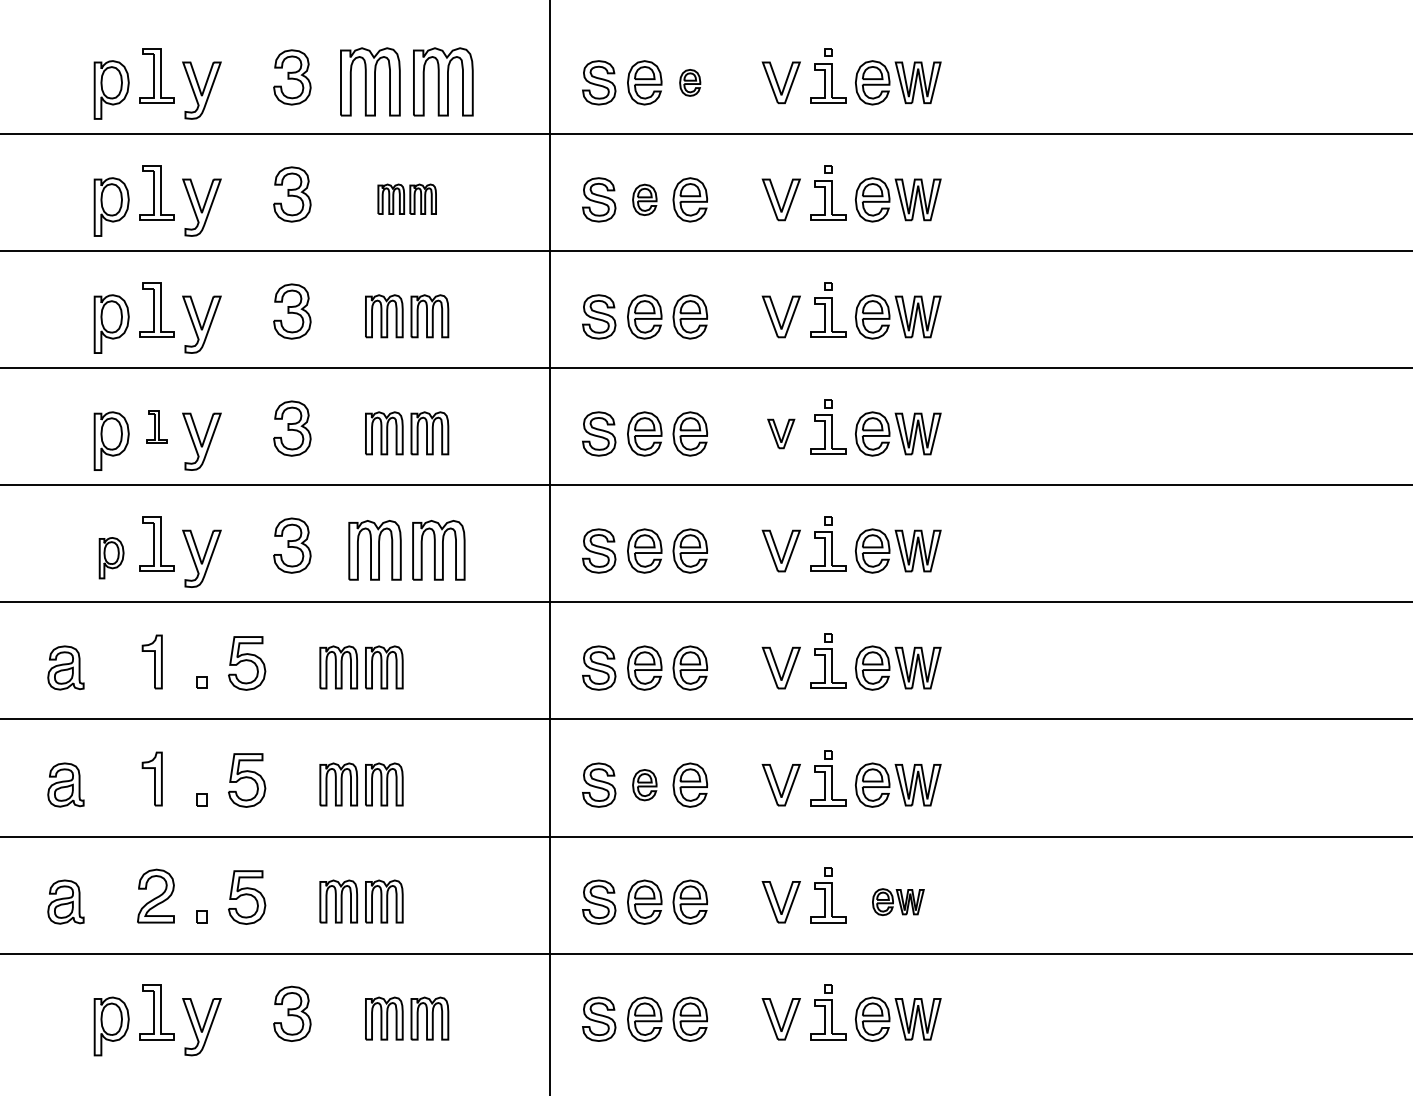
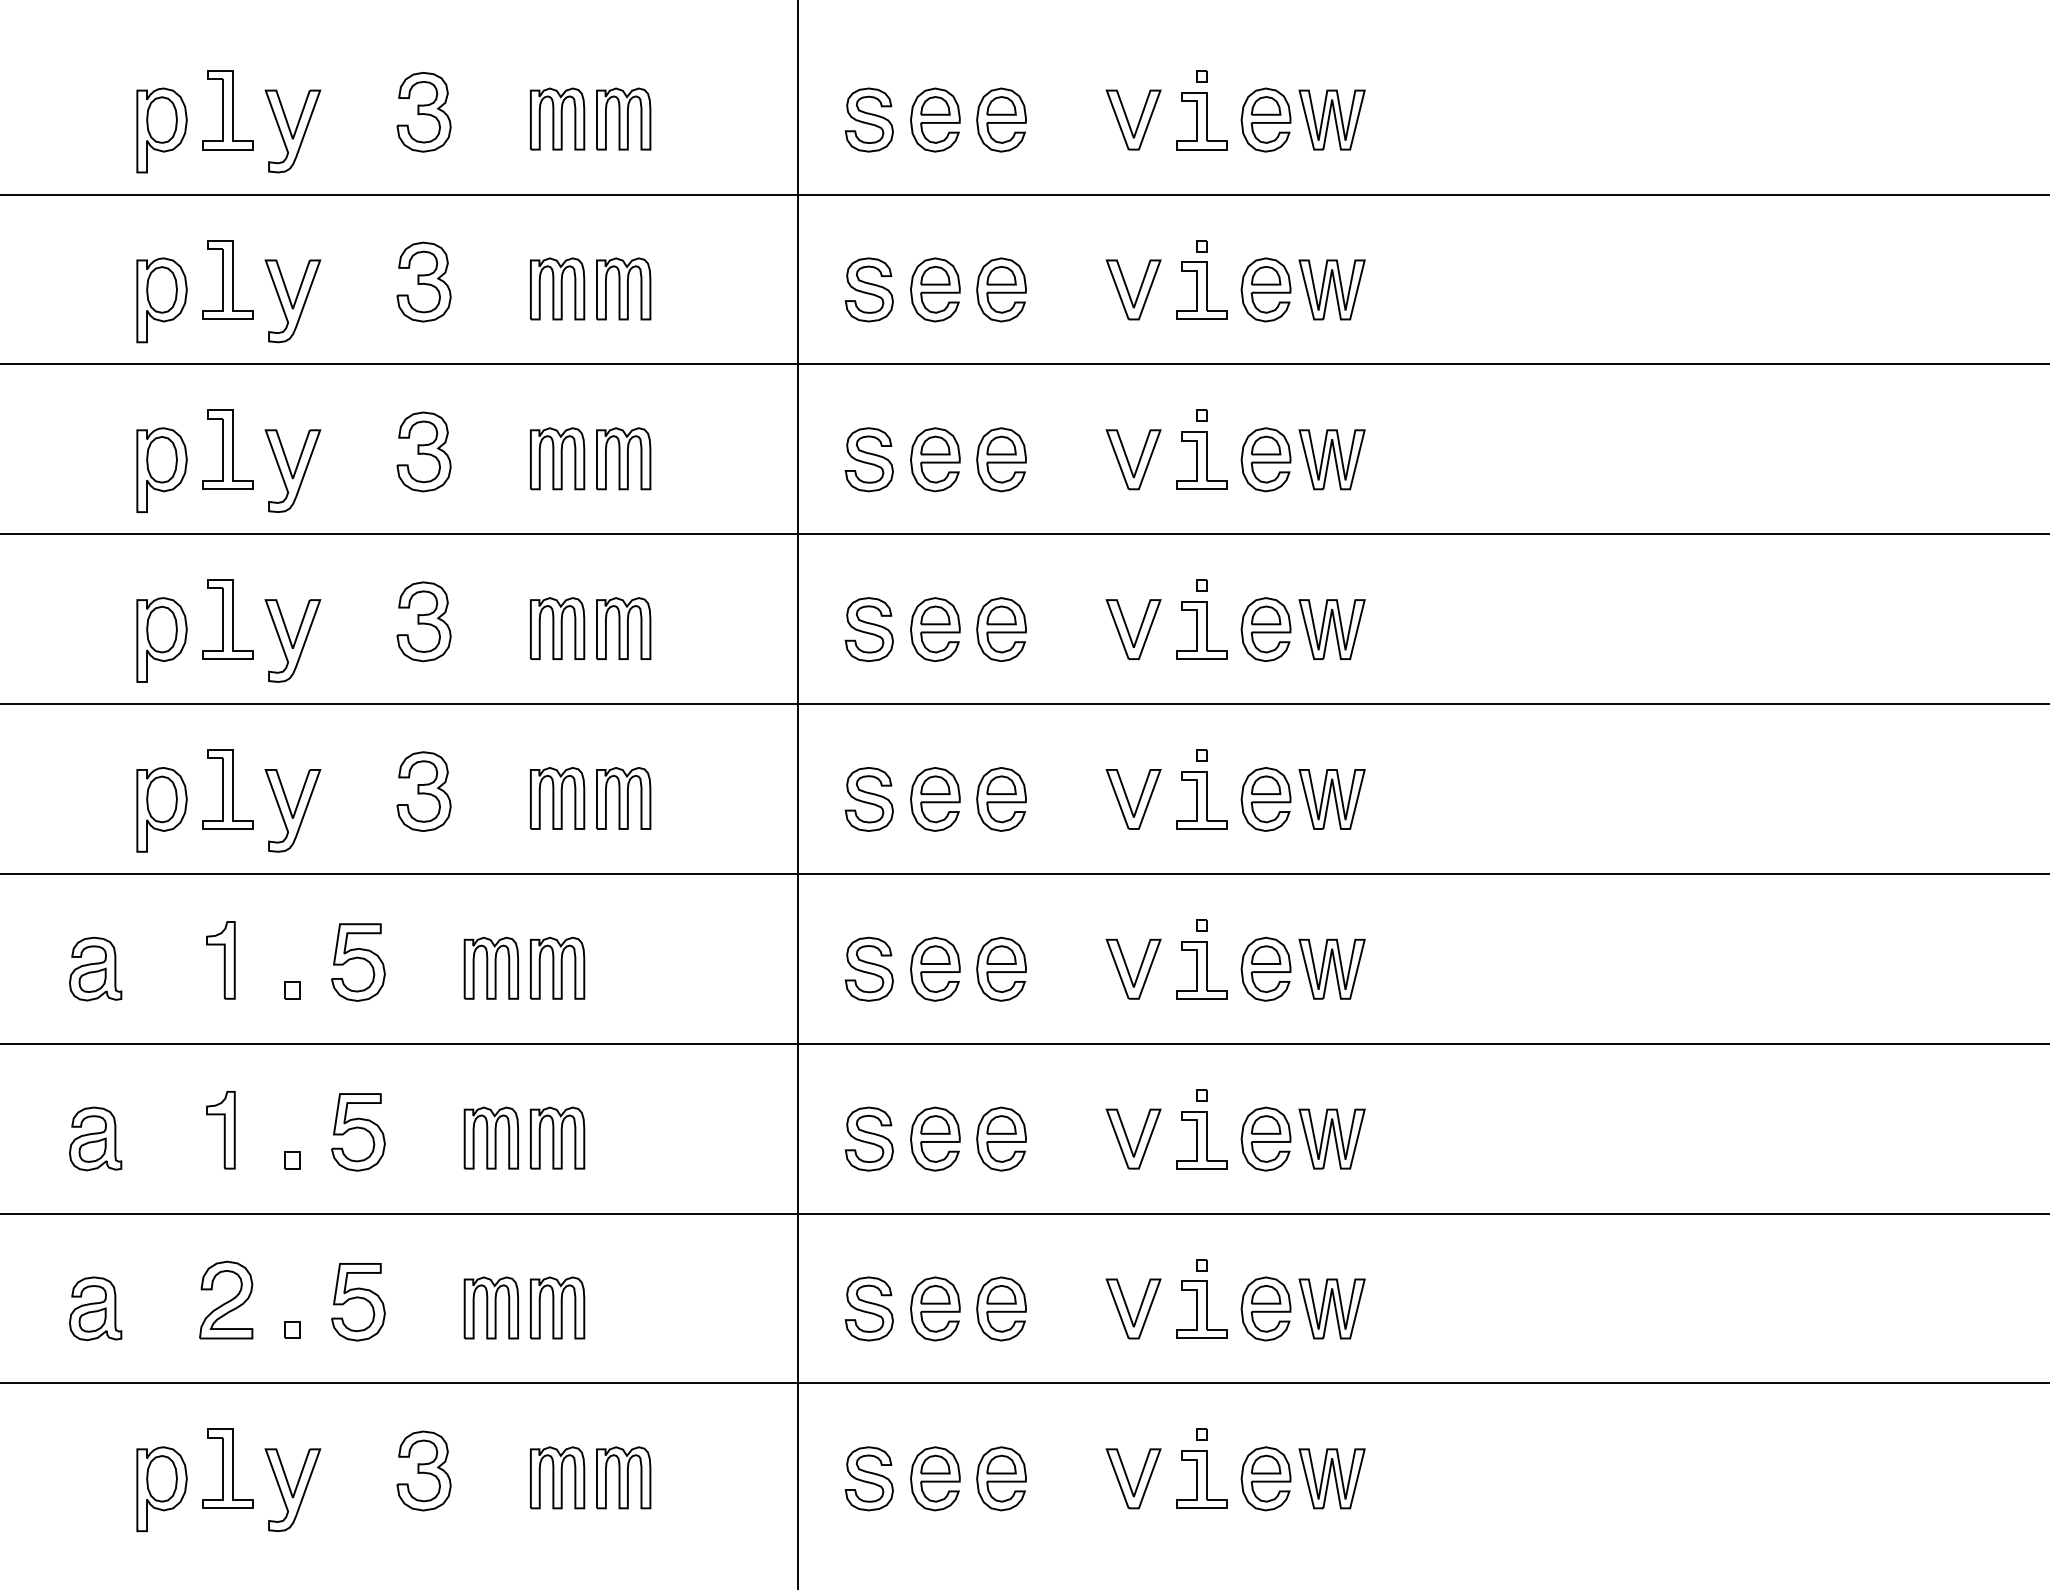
part: (407, 82) -> (591, 119), size x0.62
part: (689, 82) -> (1000, 119), size x1.67
part: (407, 199) -> (591, 289), size x1.43
part: (644, 199) -> (935, 289), size x1.43
part: (156, 426) -> (227, 618), size x1.67
part: (780, 433) -> (1132, 628), size x1.43
part: (407, 550) -> (591, 798), size x0.71
part: (111, 557) -> (161, 808), size x1.43
part: (644, 784) -> (935, 1138), size x1.43
part: (898, 901) -> (1303, 1307), size x1.67

